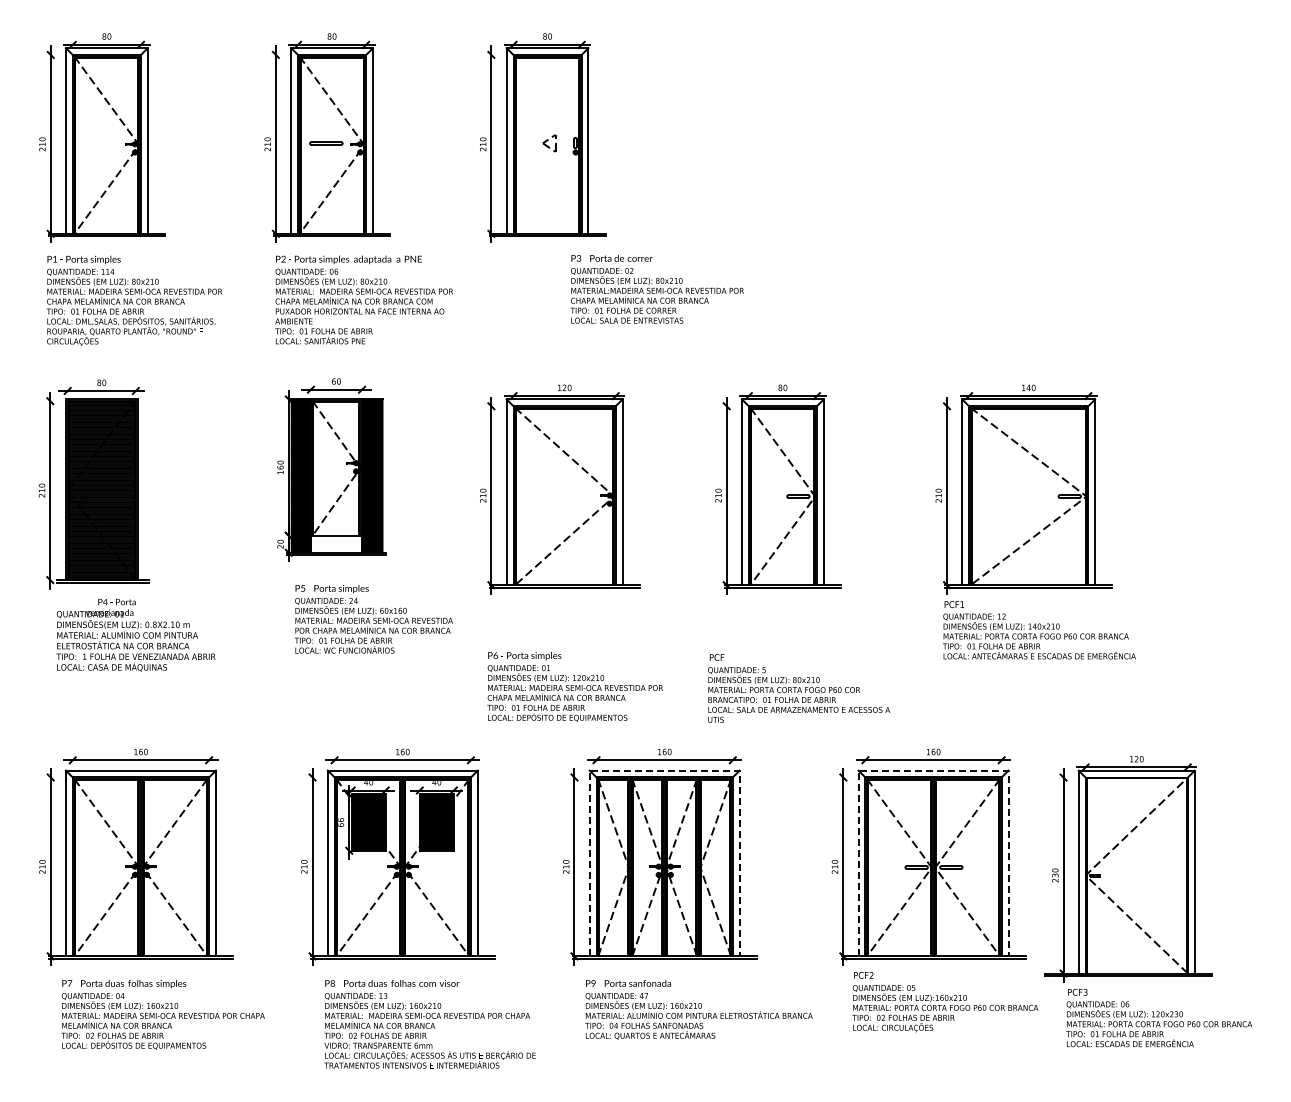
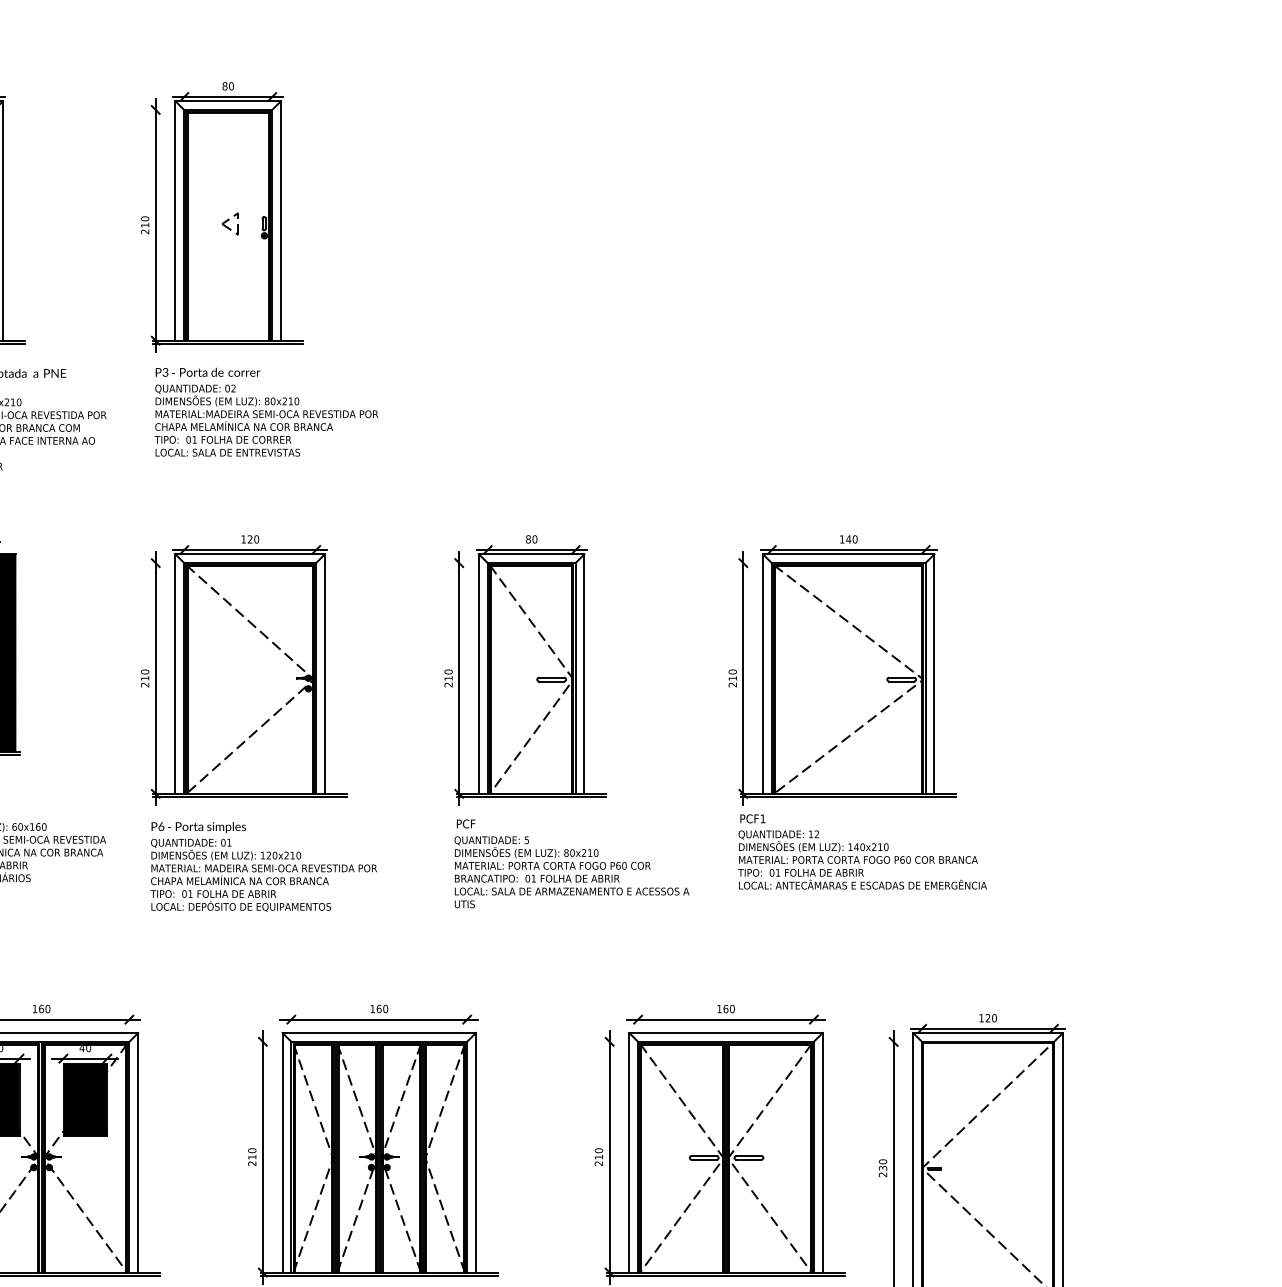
text: (656, 288) -> (265, 411), moved
text: (574, 686) -> (262, 866), moved
text: (798, 688) -> (571, 863), moved
line: (664, 770) -> (379, 1032), dashed -> solid
line: (933, 770) -> (725, 1032), dashed -> solid

